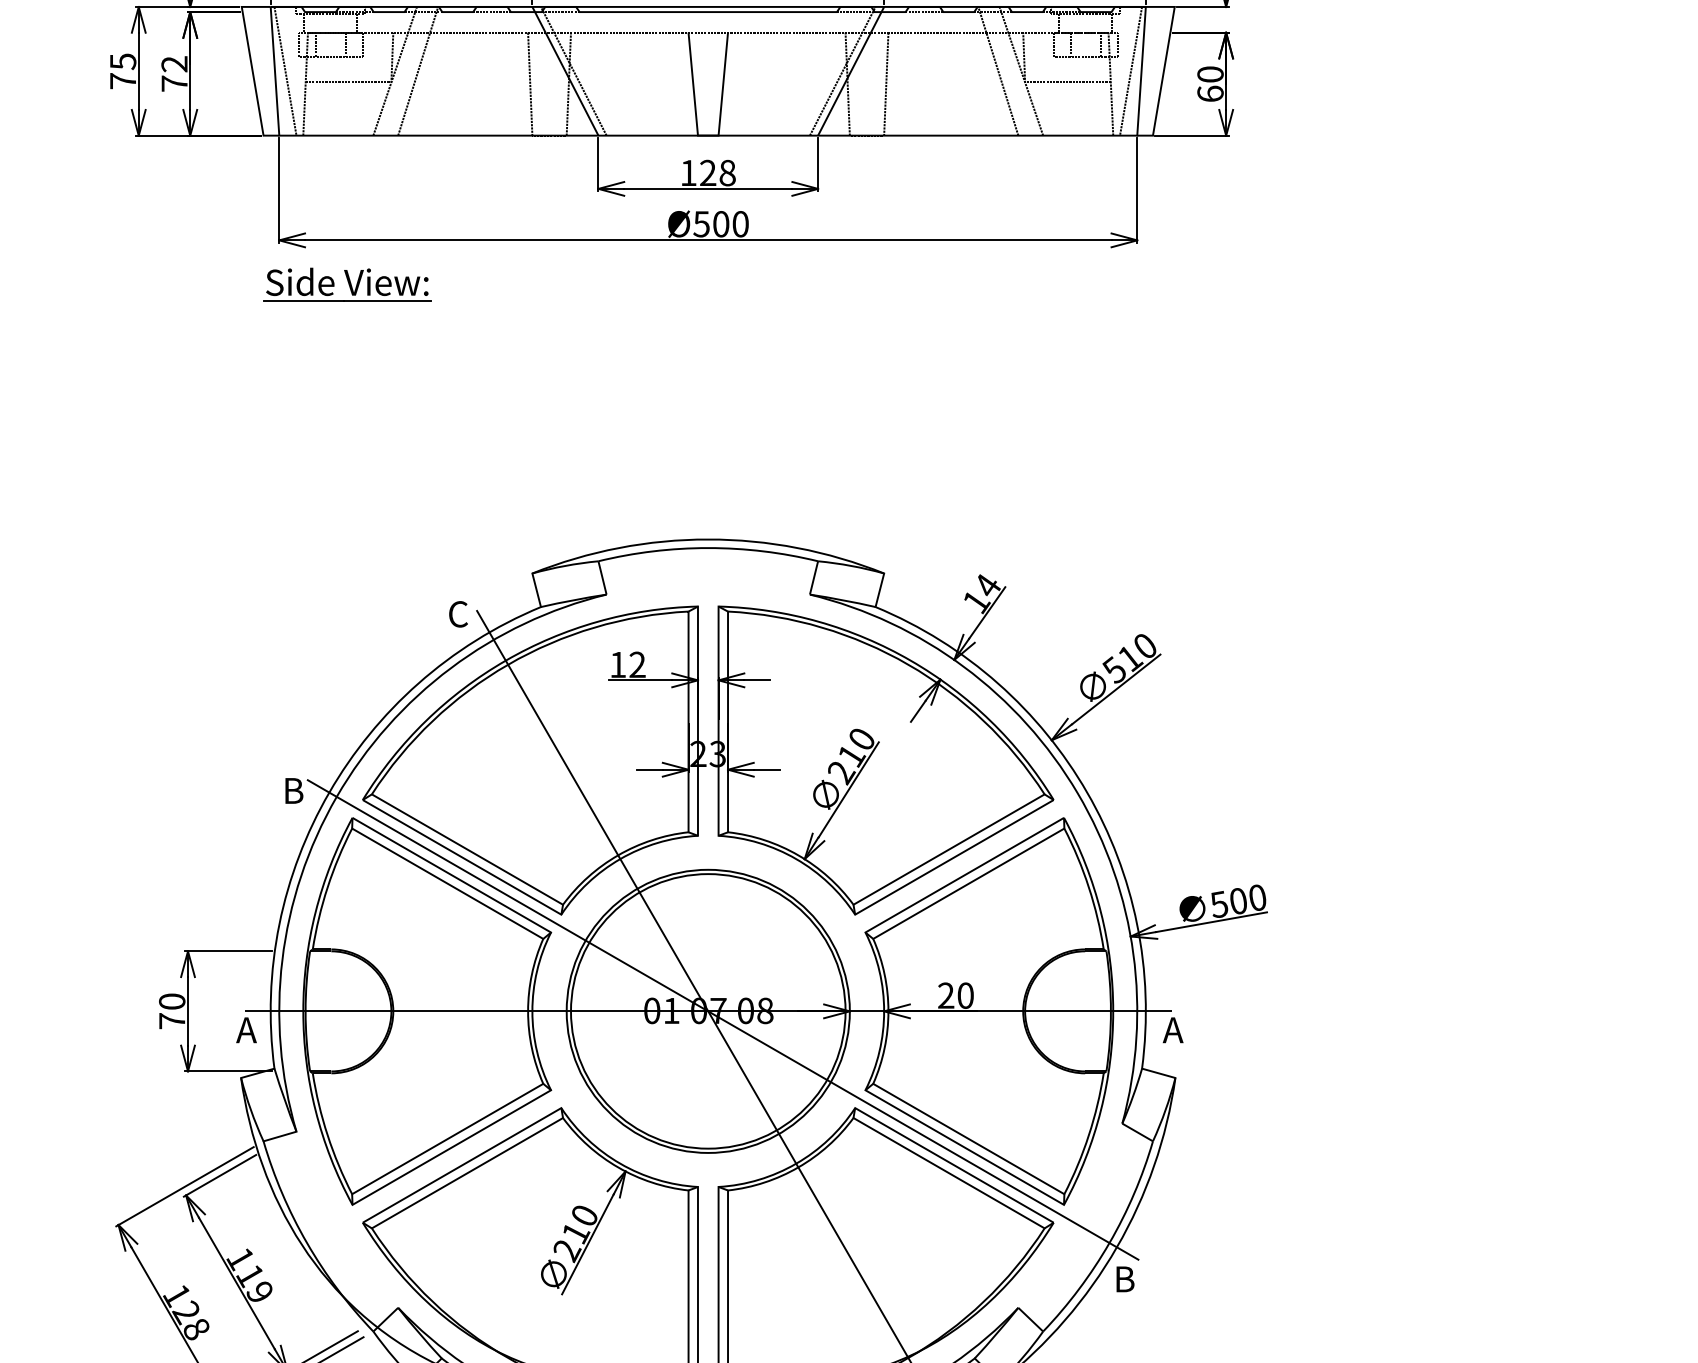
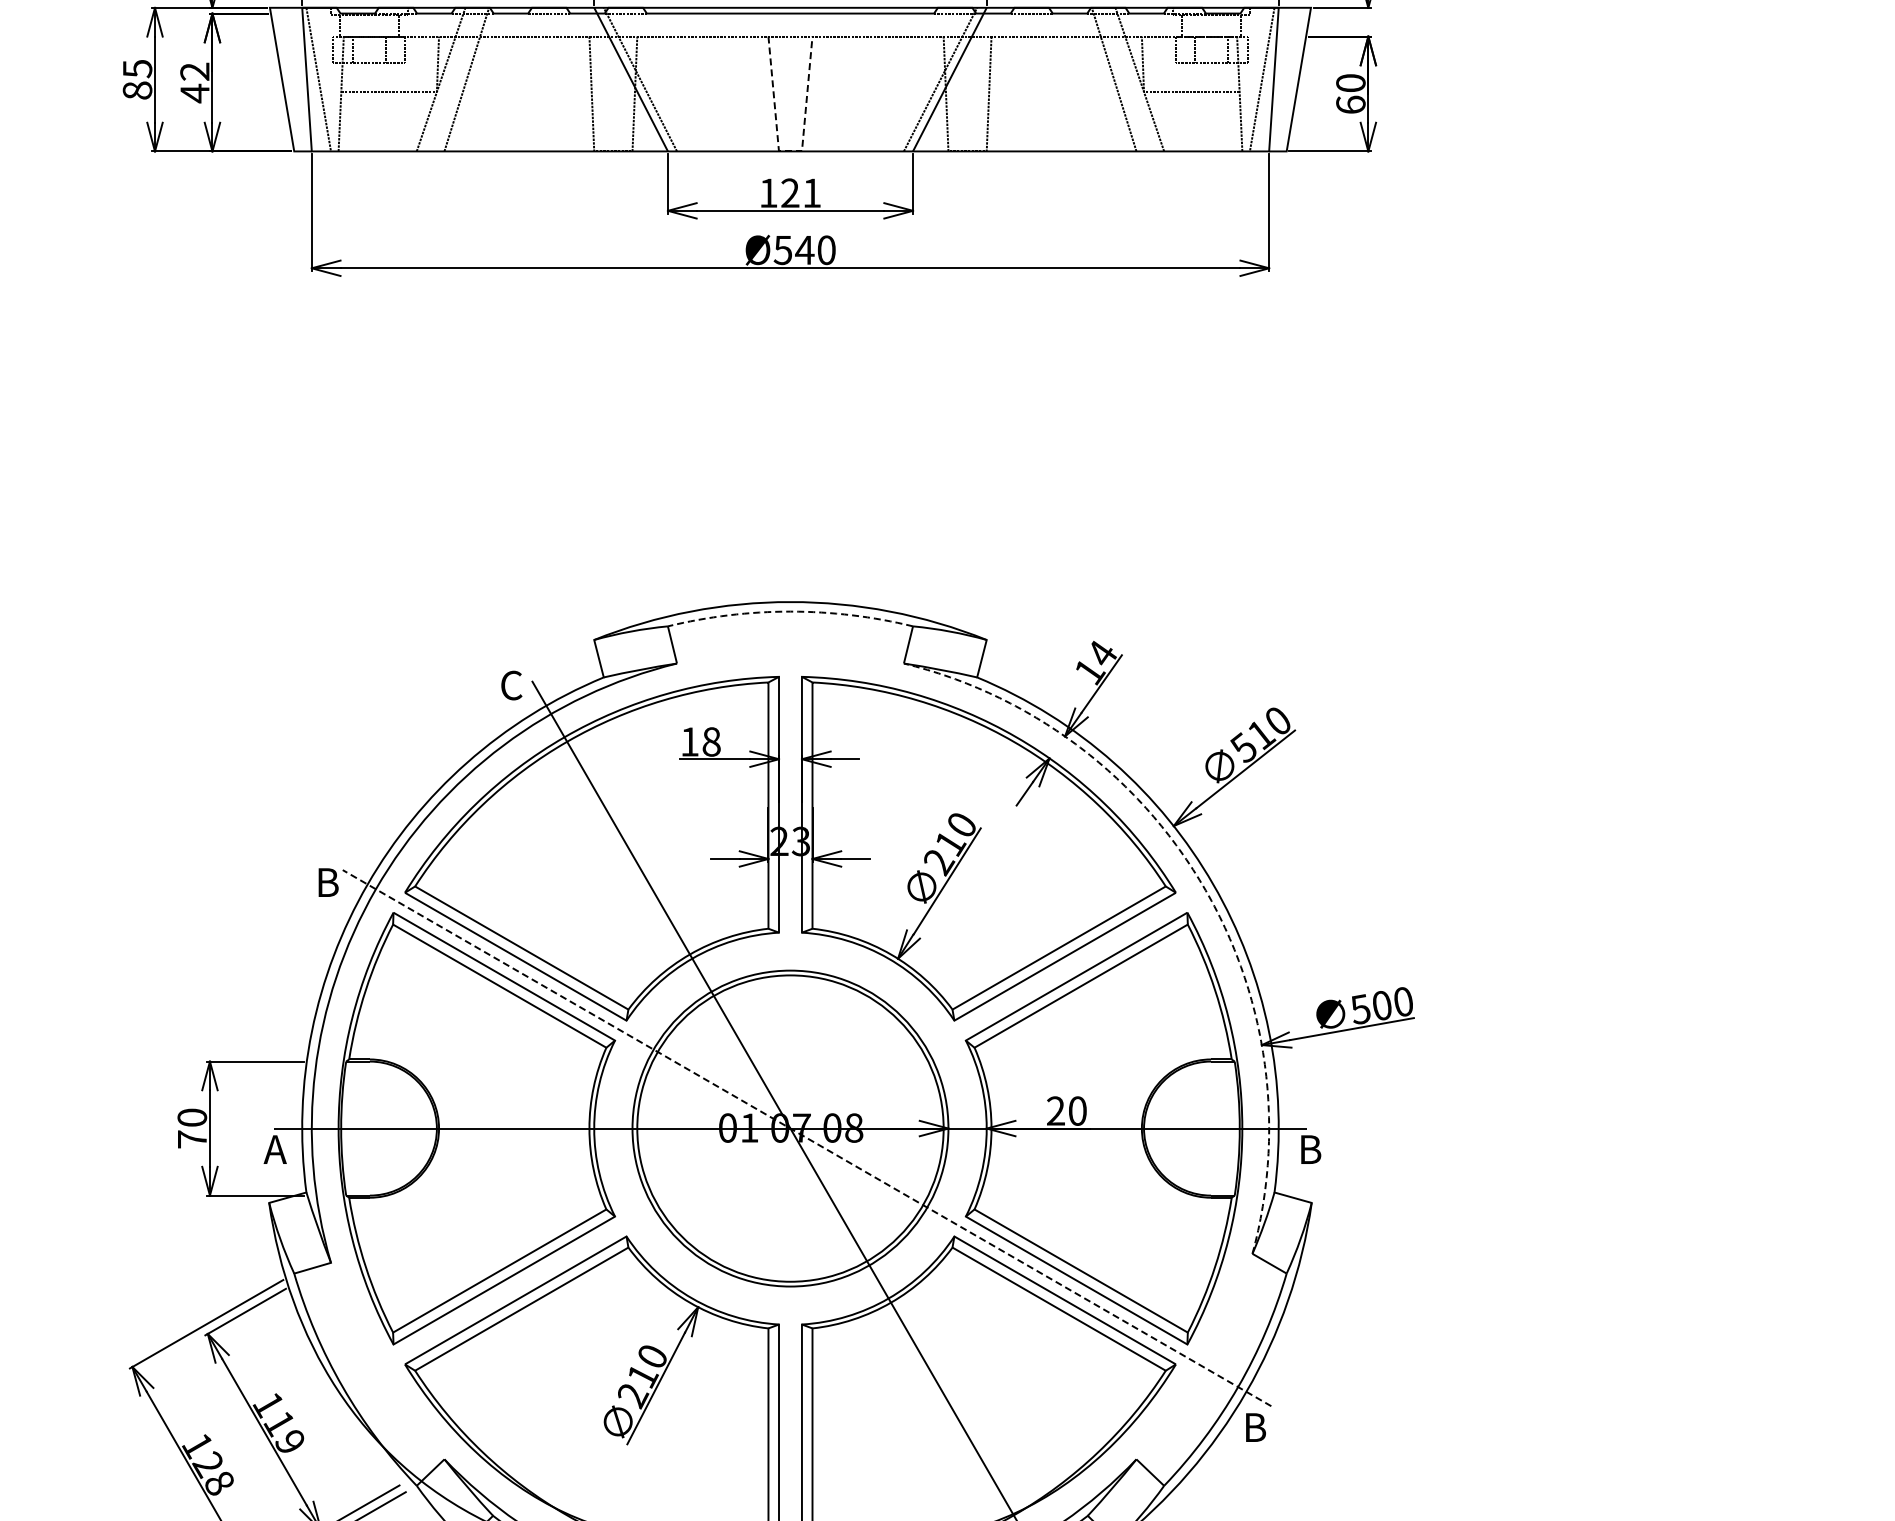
text: (123, 81) -> (137, 90), 75 -> 85
text: (174, 83) -> (194, 93), 72 -> 42
line: (708, 135) -> (790, 151), solid -> dashed
text: (728, 172) -> (812, 192), 128 -> 121
text: (720, 224) -> (804, 250), Ø500 -> Ø540
part: (347, 284) -> (387, 317), removed
arc: (708, 547) -> (790, 611), solid -> dashed
text: (637, 664) -> (711, 741), 12 -> 18
arc: (1077, 793) -> (1202, 885), solid -> dashed
line: (722, 1019) -> (806, 1137), solid -> dashed
text: (1173, 1030) -> (1309, 1149), A -> B

